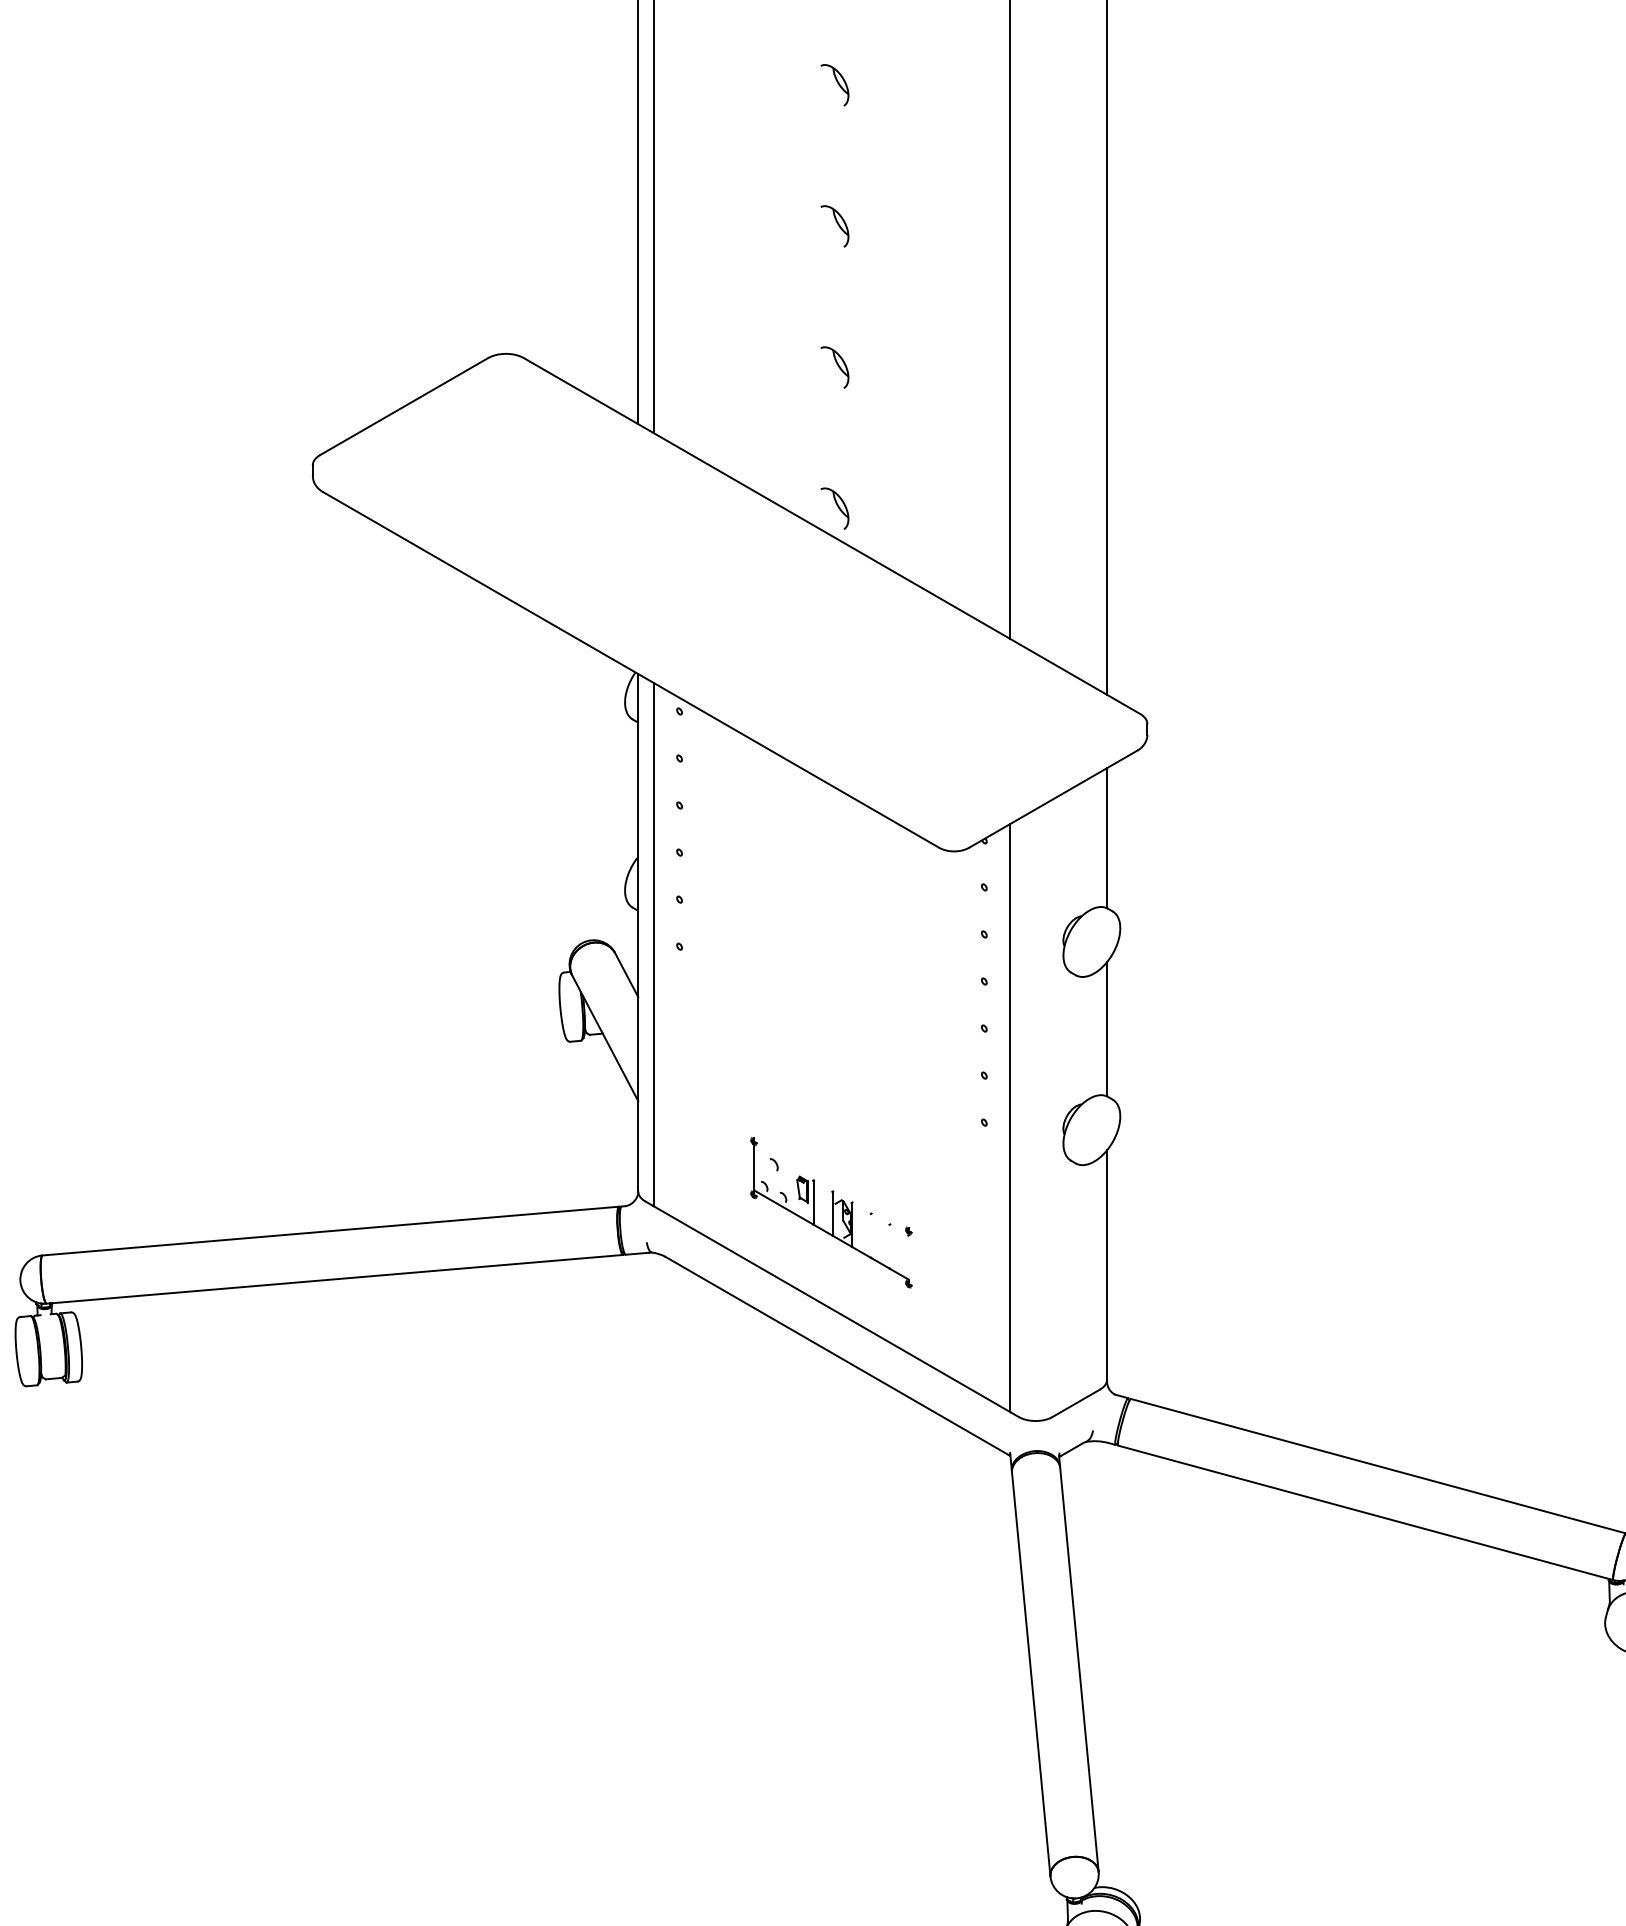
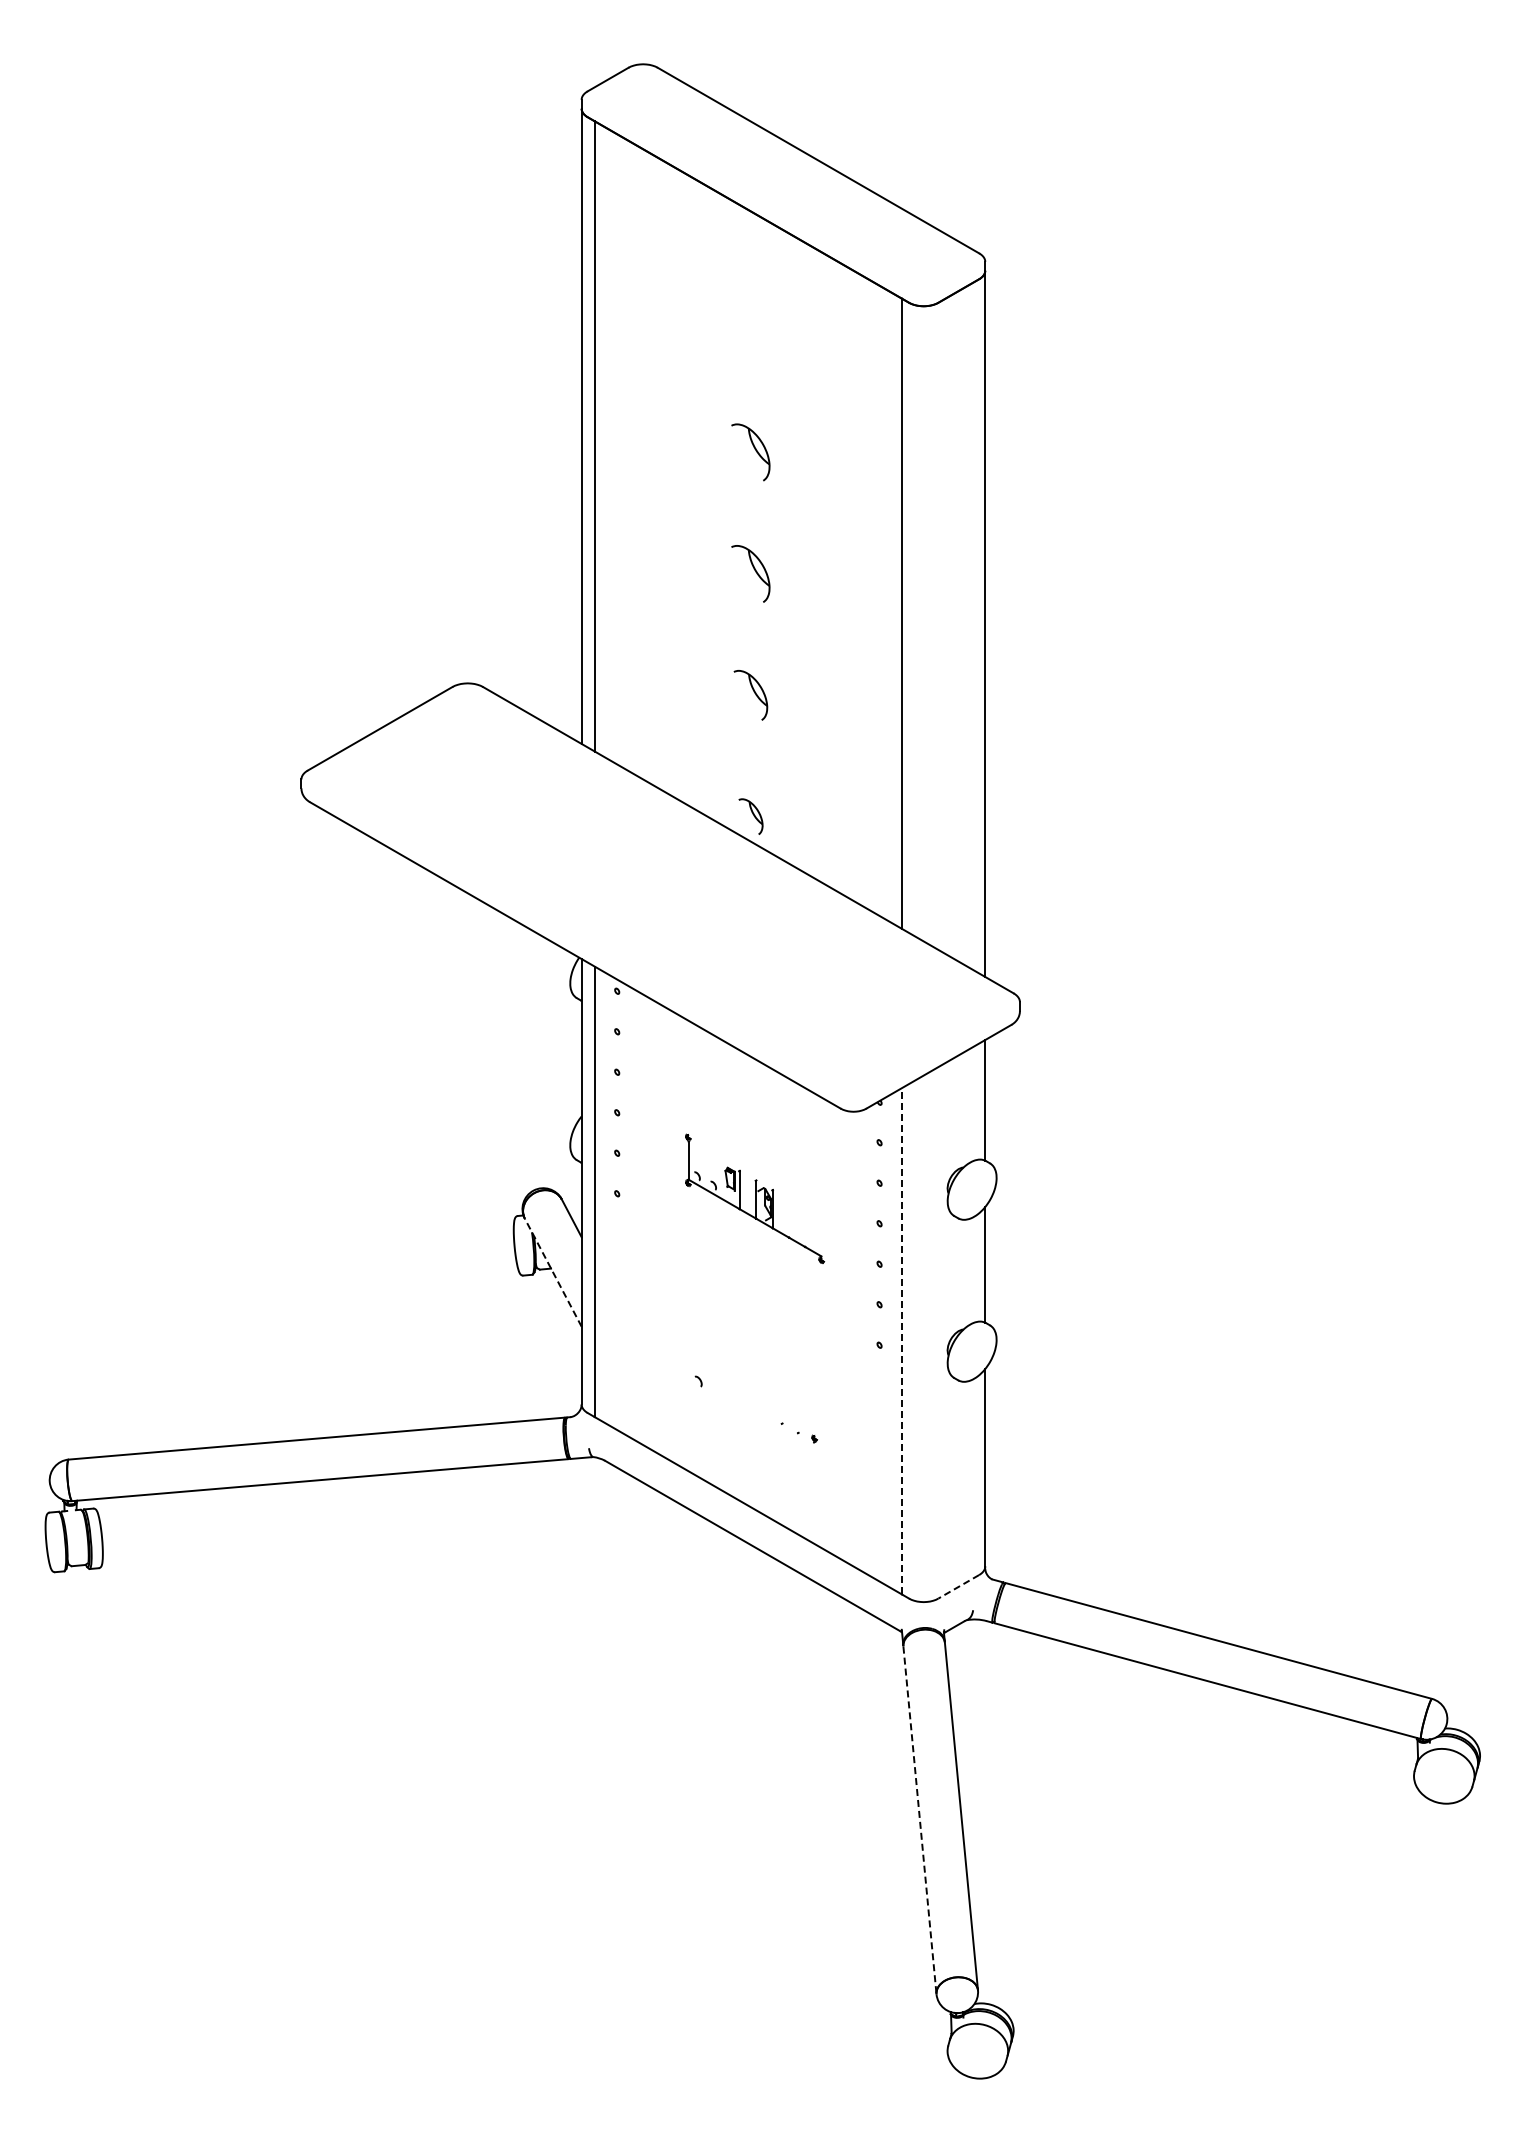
part: (834, 84) -> (750, 451), size x1.6
part: (834, 226) -> (750, 573), size x1.6
part: (834, 366) -> (750, 694), size x1.4
line: (605, 1038) -> (553, 1272), solid -> dashed
line: (1010, 1117) -> (902, 1340), solid -> dashed
part: (832, 1212) -> (755, 1198), moved
line: (1076, 1404) -> (958, 1587), solid -> dashed
line: (1030, 1674) -> (919, 1820), solid -> dashed

